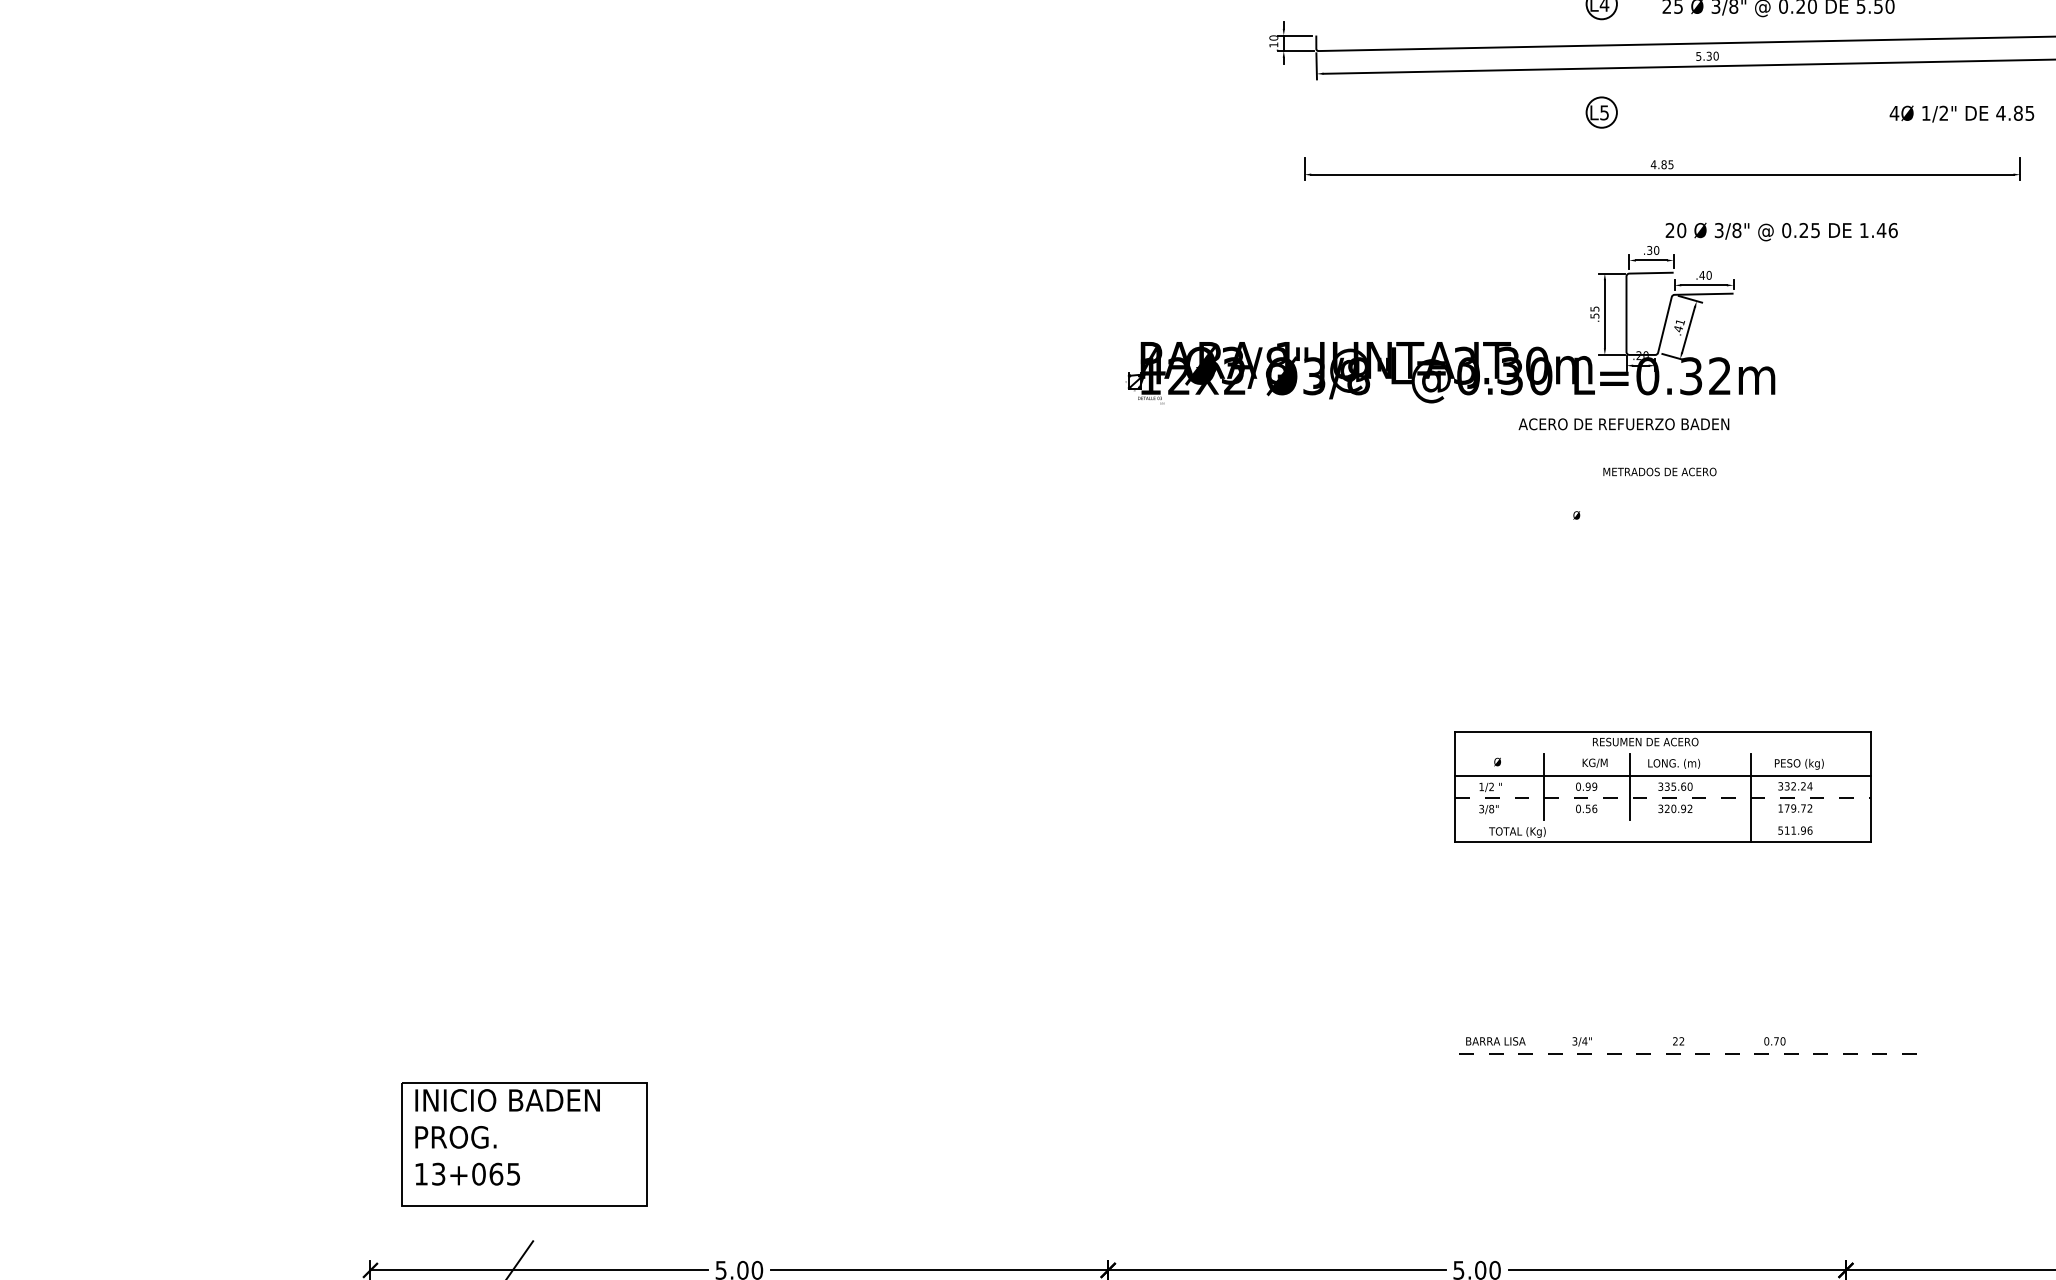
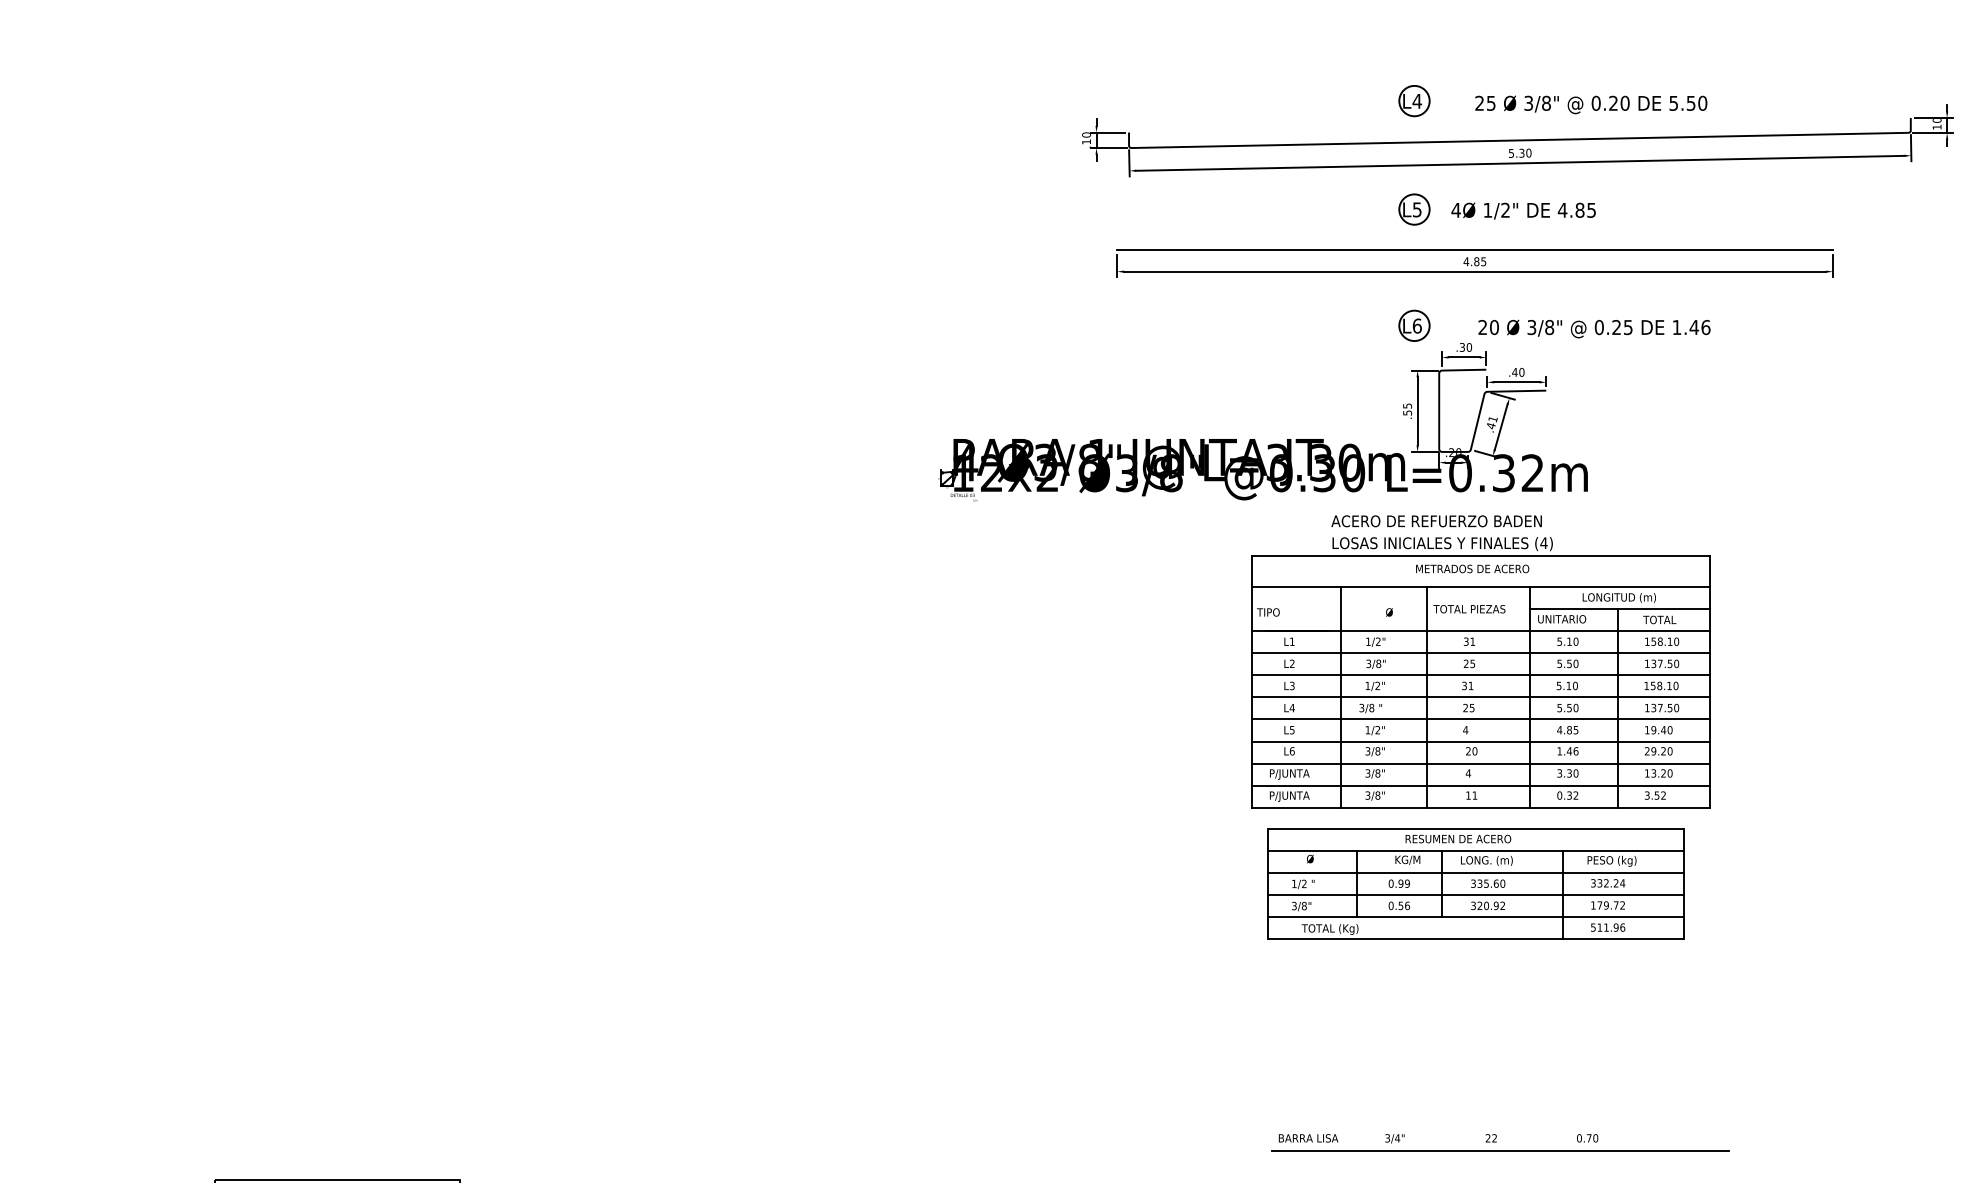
text: (1961, 113) -> (1523, 210), moved
line: (1662, 153) -> (1475, 250), added
part: (1601, 228) -> (1414, 325), added
part: (1668, 575) -> (1481, 672), added
line: (1662, 753) -> (1475, 850), added
line: (1663, 798) -> (1476, 895), dashed -> solid
line: (1662, 820) -> (1475, 917), added
line: (1687, 1053) -> (1500, 1150), dashed -> solid

